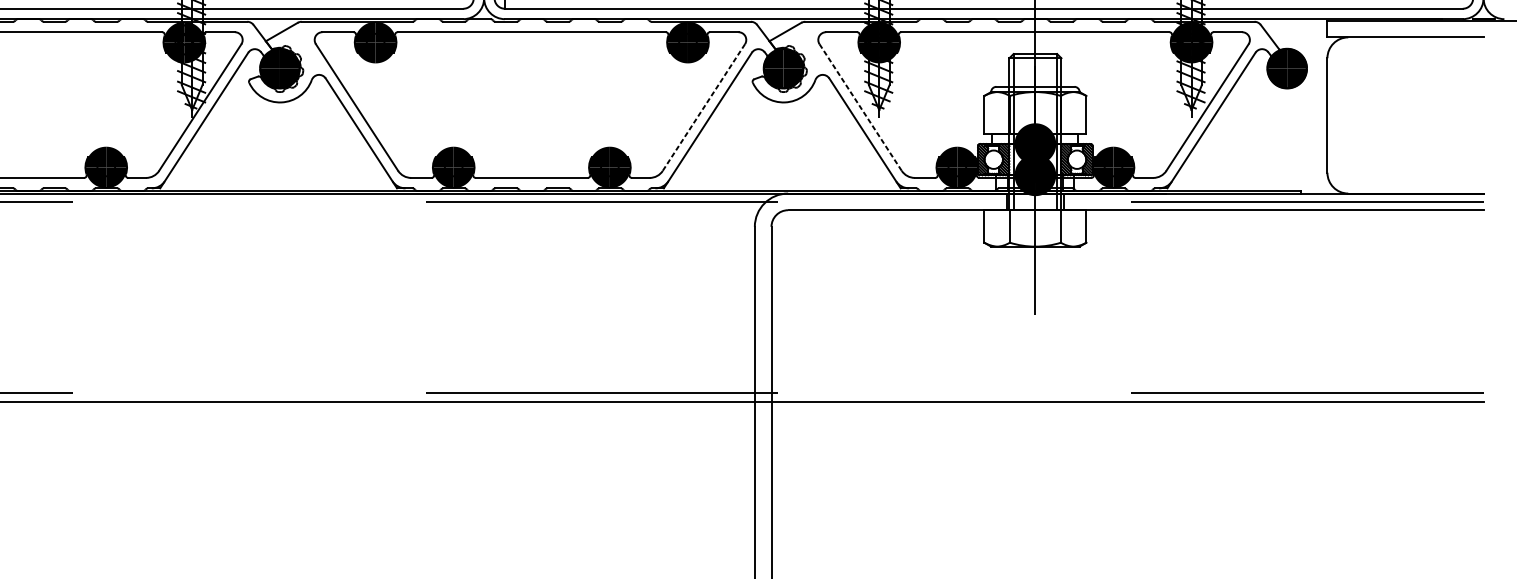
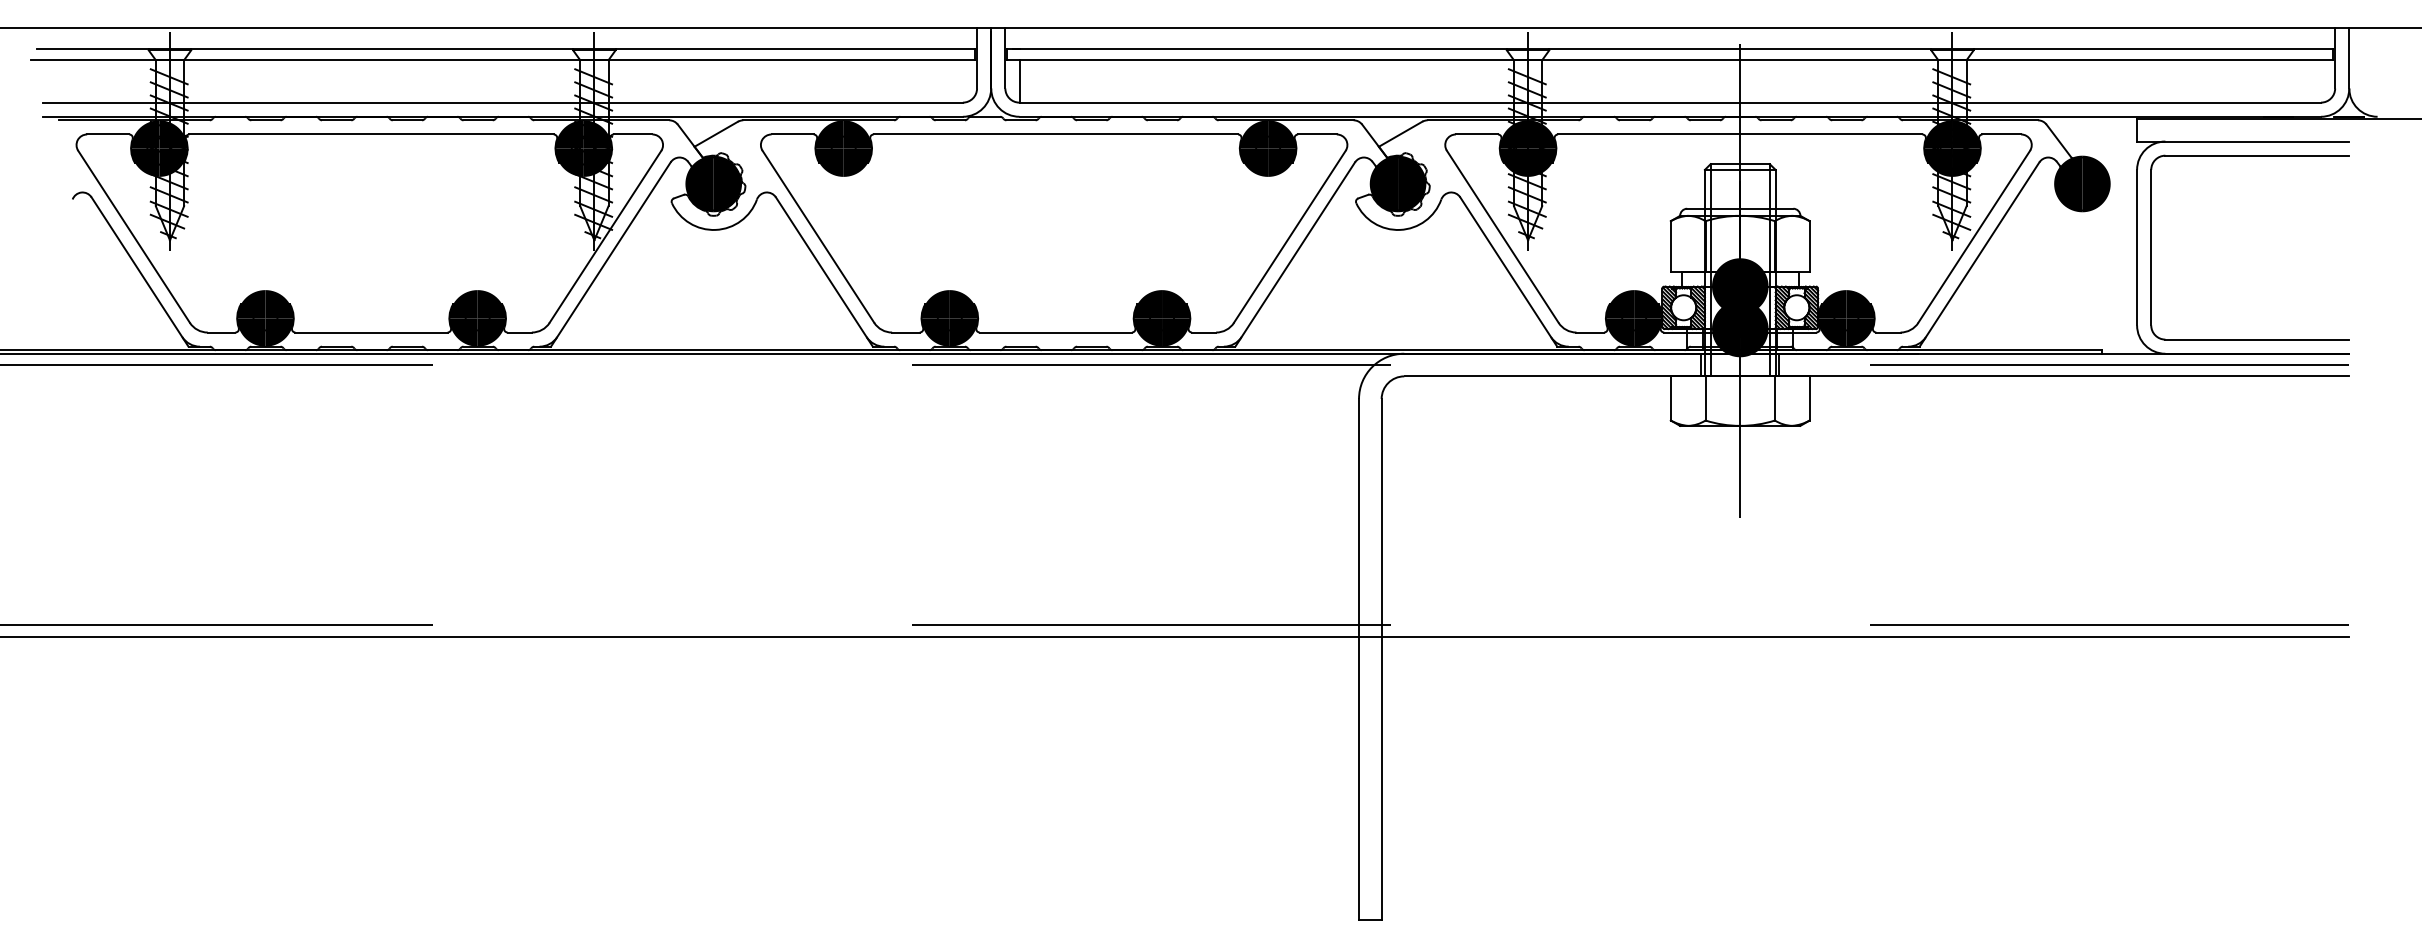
part: (1410, 48) -> (2249, 156), added
line: (703, 107) -> (1289, 236), dashed -> solid
line: (860, 107) -> (1502, 236), dashed -> solid

